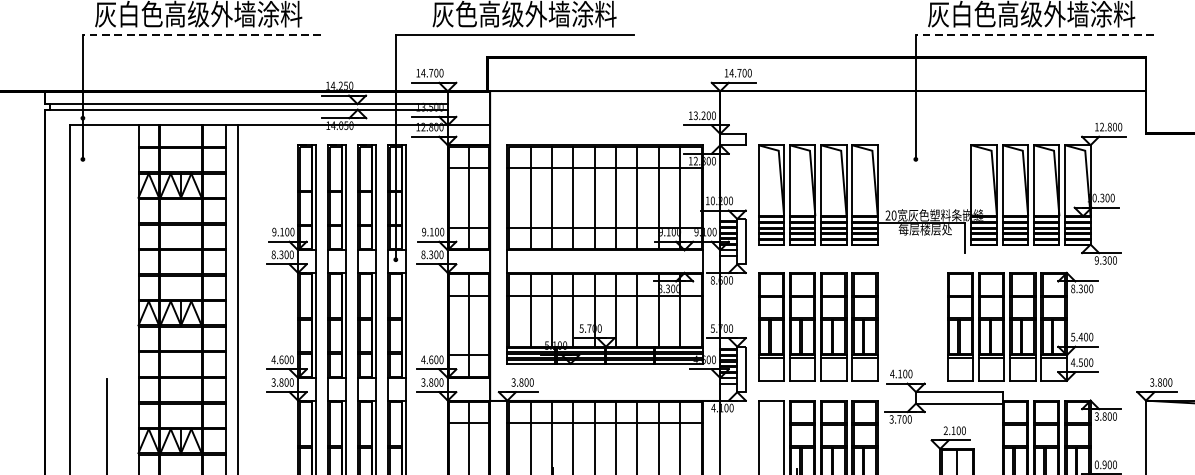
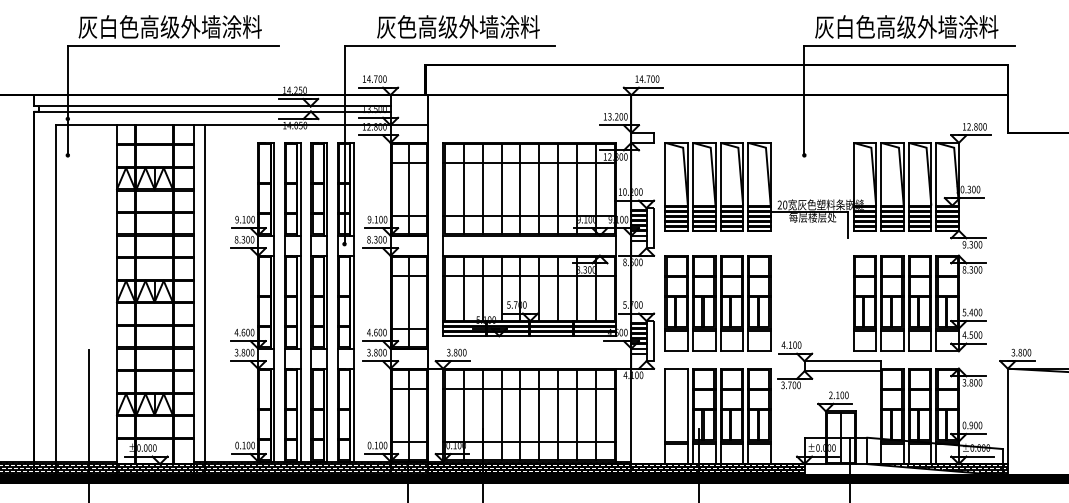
line: (201, 35) -> (172, 45), dashed -> solid
line: (1034, 35) -> (909, 45), dashed -> solid
part: (1022, 326) -> (919, 303), moved

